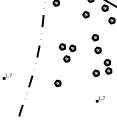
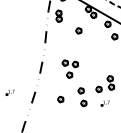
part: (85, 14) -> (78, 30), moved
part: (96, 44) -> (82, 97), moved
part: (99, 99) -> (104, 103), moved

